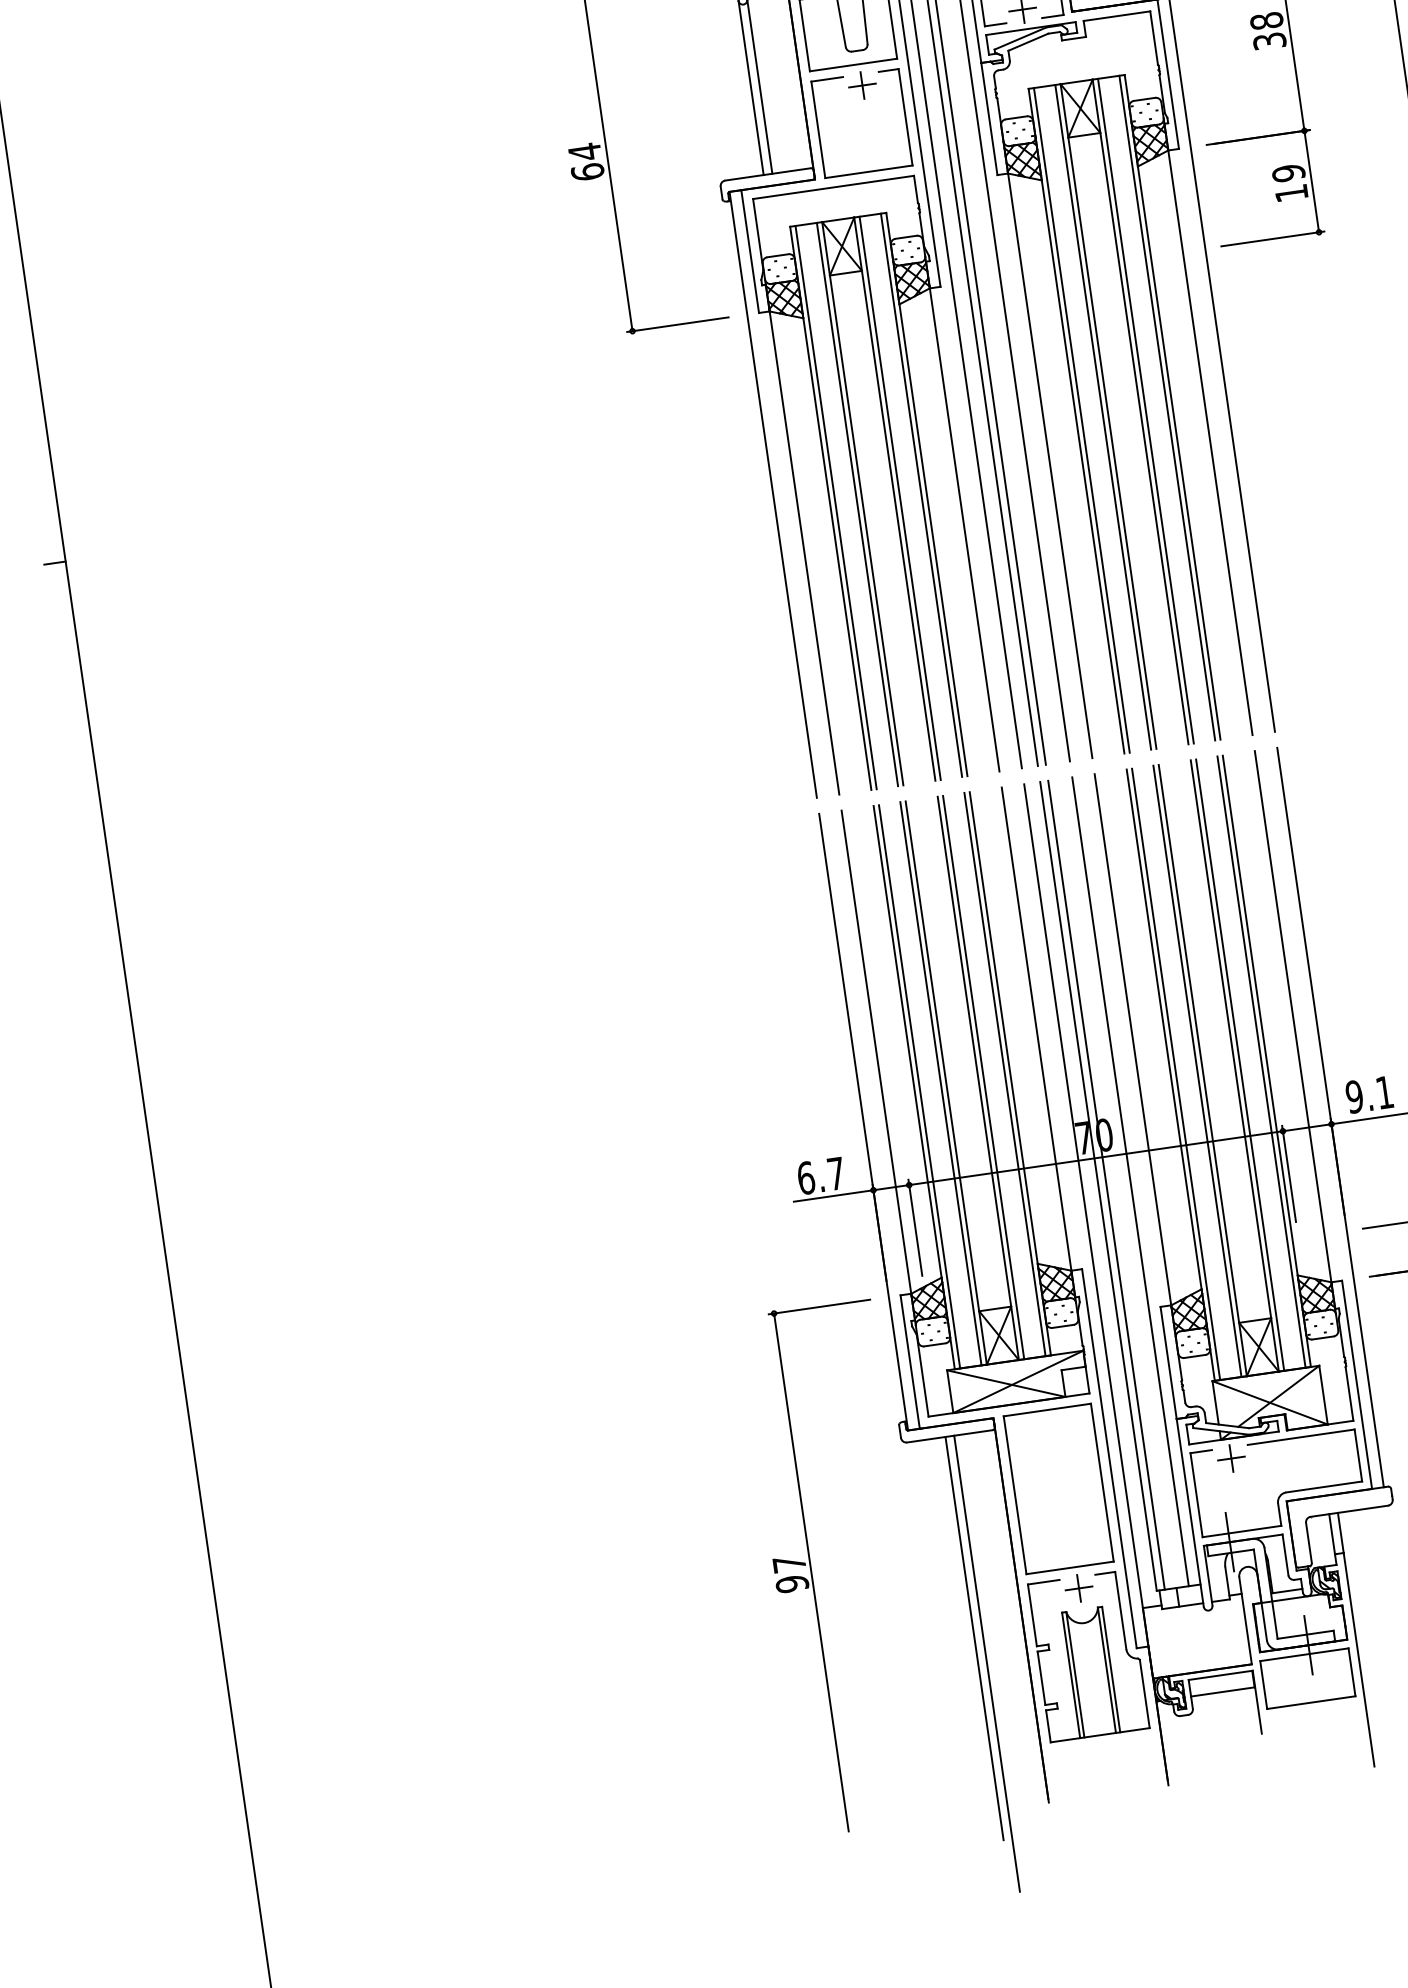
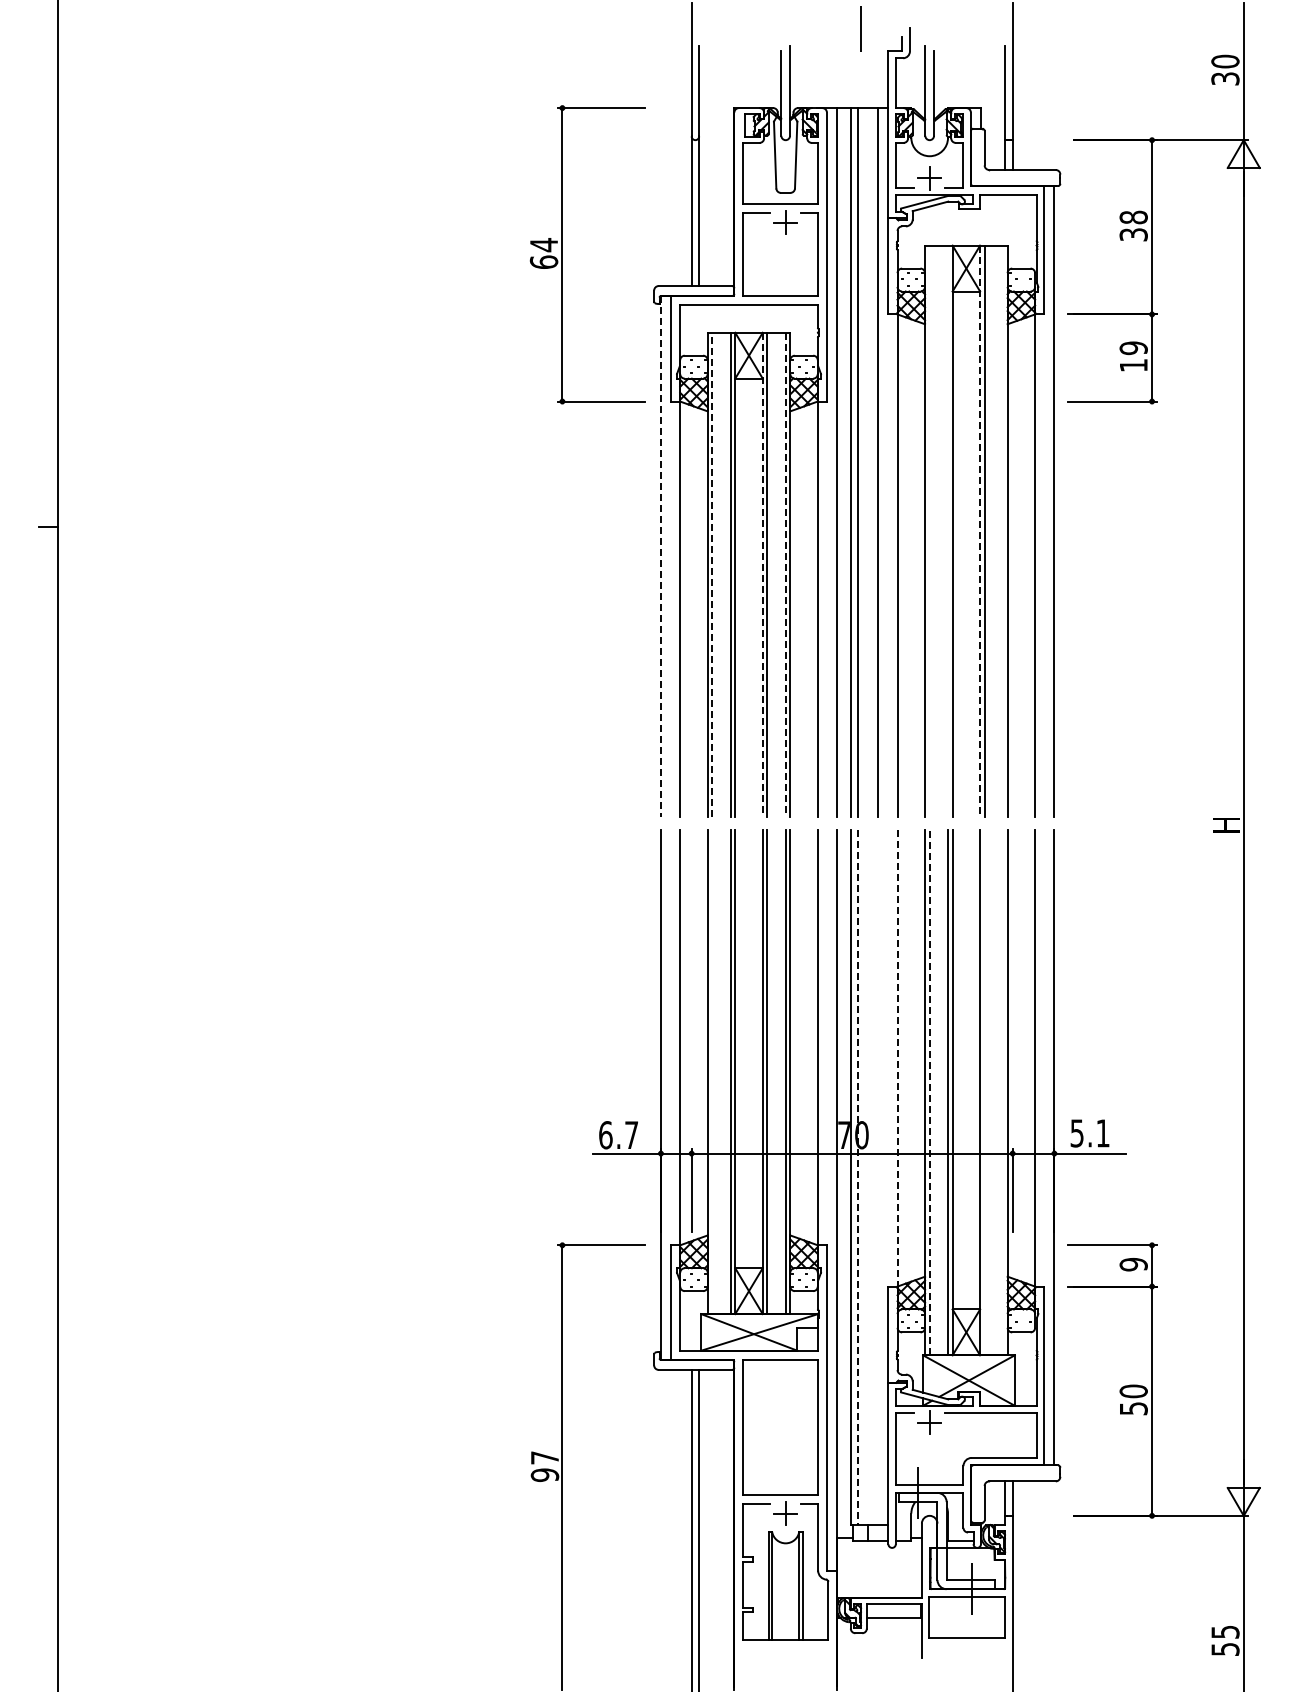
line: (1167, 407) -> (1003, 530), removed
line: (1141, 412) -> (980, 531), solid -> dashed
line: (1103, 416) -> (948, 530), removed
line: (1081, 419) -> (929, 530), removed
line: (772, 495) -> (660, 556), solid -> dashed
line: (921, 495) -> (785, 574), solid -> dashed
line: (894, 499) -> (762, 574), solid -> dashed
line: (836, 507) -> (712, 574), solid -> dashed
line: (1133, 1042) -> (897, 1060), solid -> dashed
line: (1261, 1061) -> (1003, 1092), removed
line: (1239, 1064) -> (984, 1092), removed
line: (1175, 1074) -> (929, 1092), solid -> dashed
line: (919, 1087) -> (712, 1072), removed
text: (1353, 1097) -> (1076, 1133), 9.1 -> 5.1
line: (1130, 1181) -> (878, 1177), removed
line: (1106, 1186) -> (857, 1178), solid -> dashed

